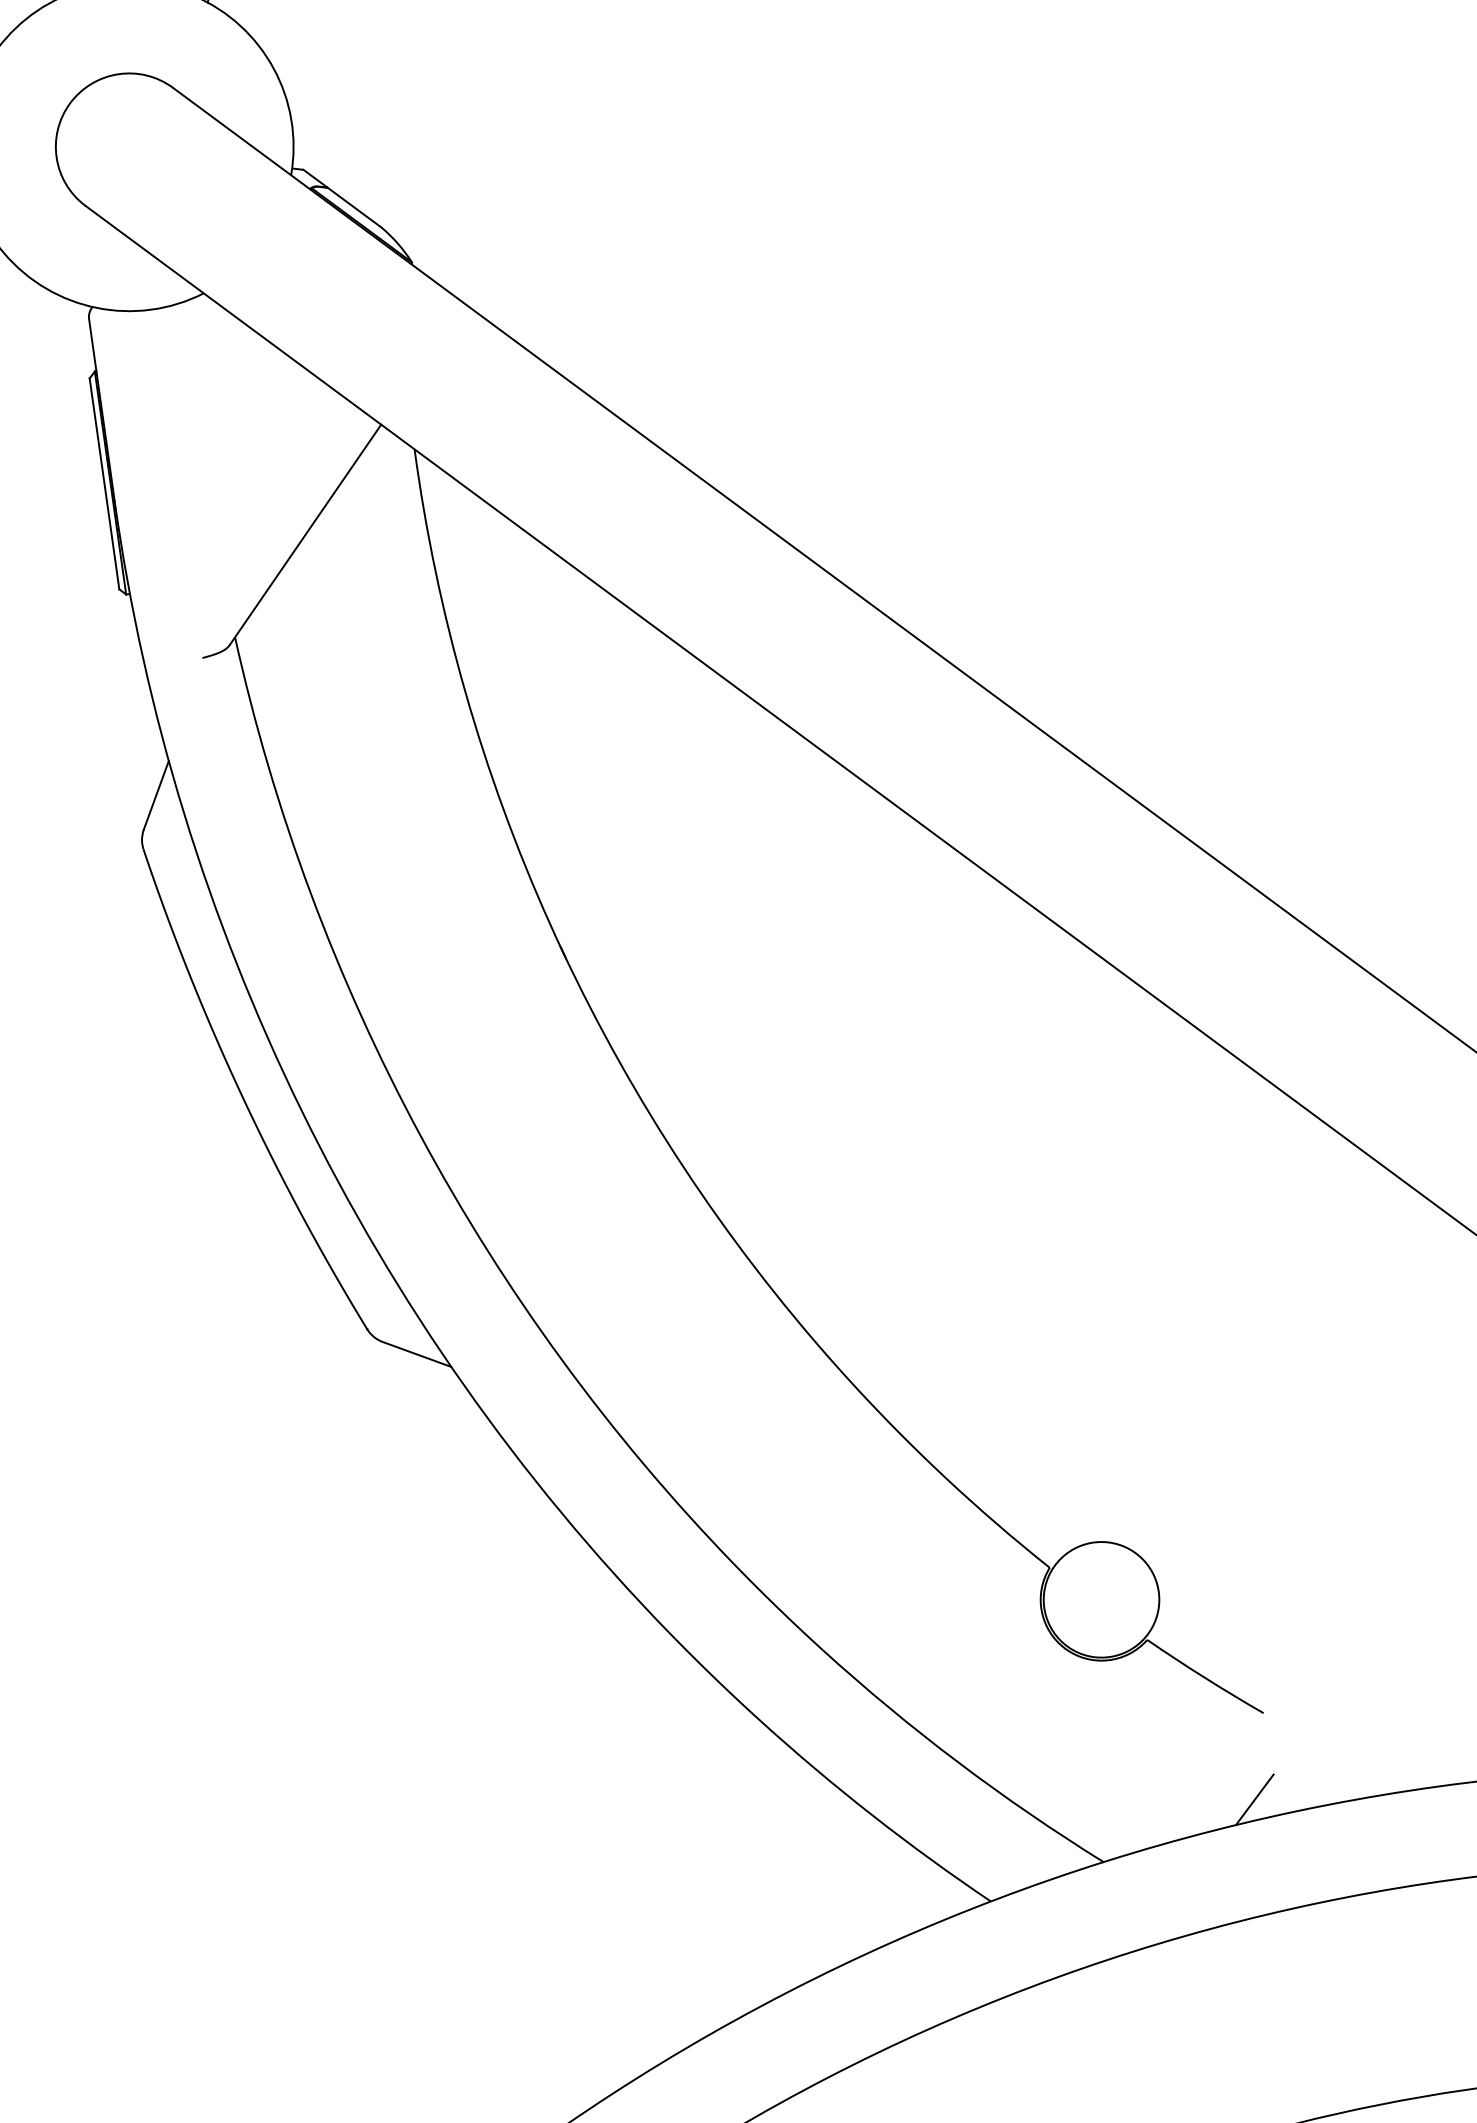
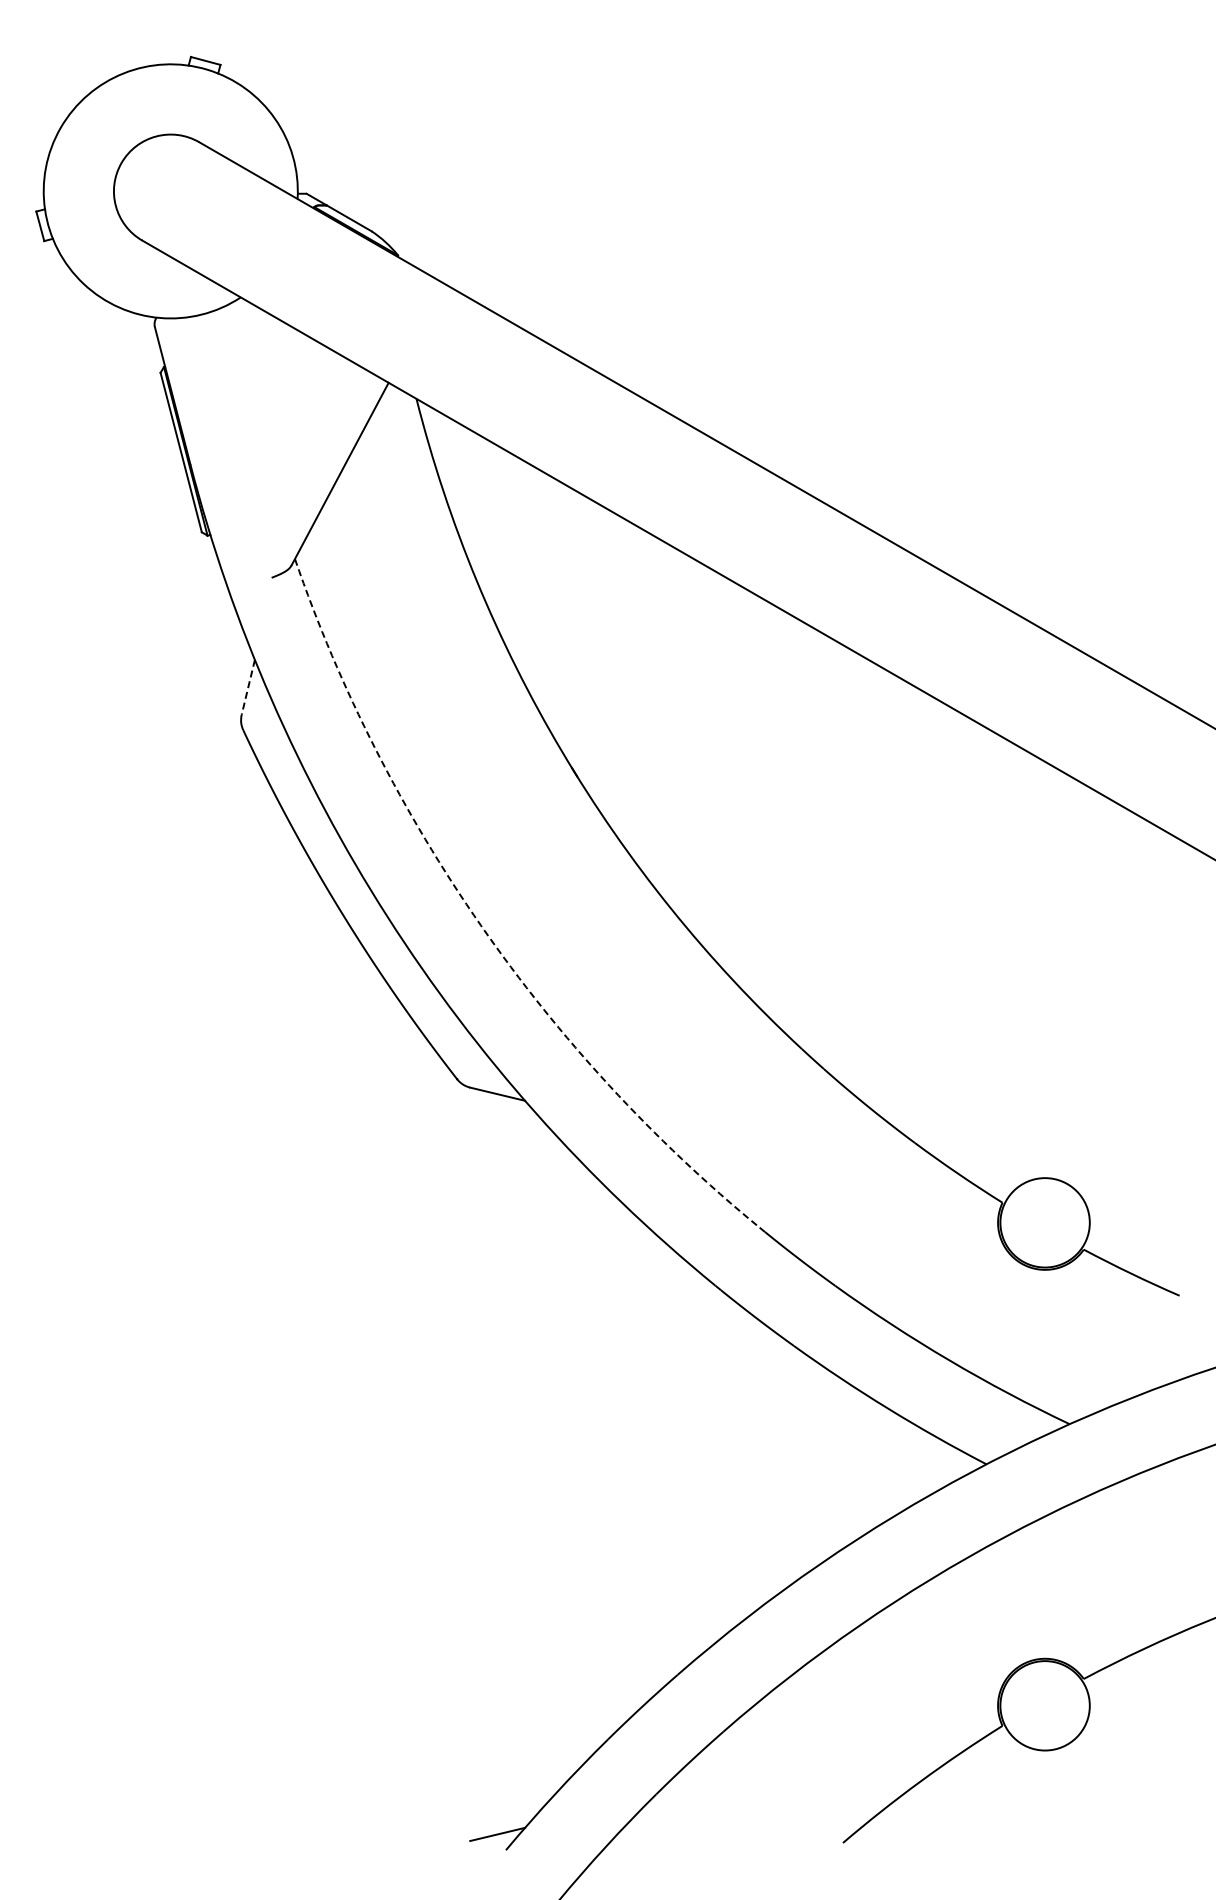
line: (156, 795) -> (248, 687), solid -> dashed
arc: (419, 1135) -> (480, 925), solid -> dashed
line: (1254, 1800) -> (1180, 1363), removed

